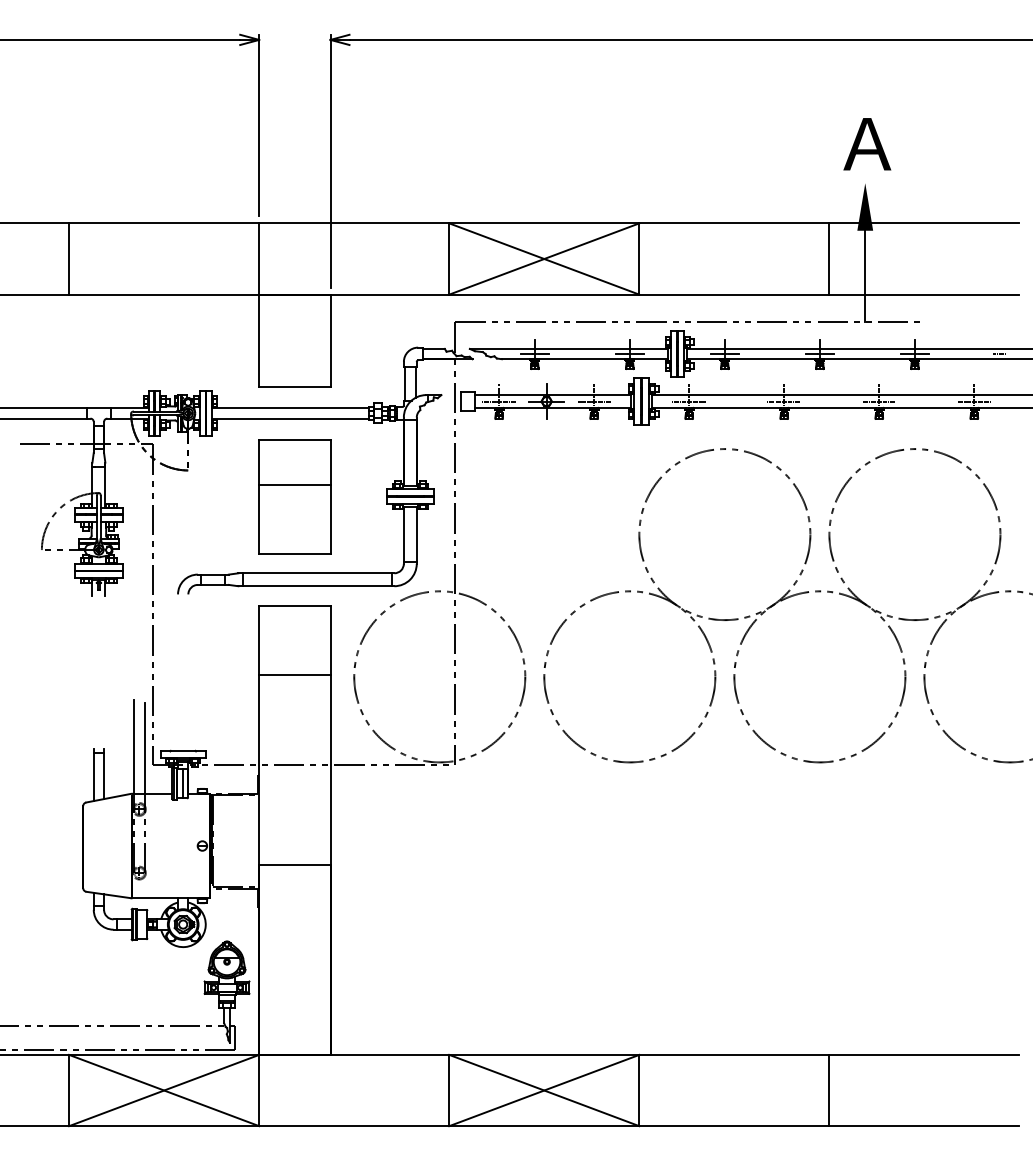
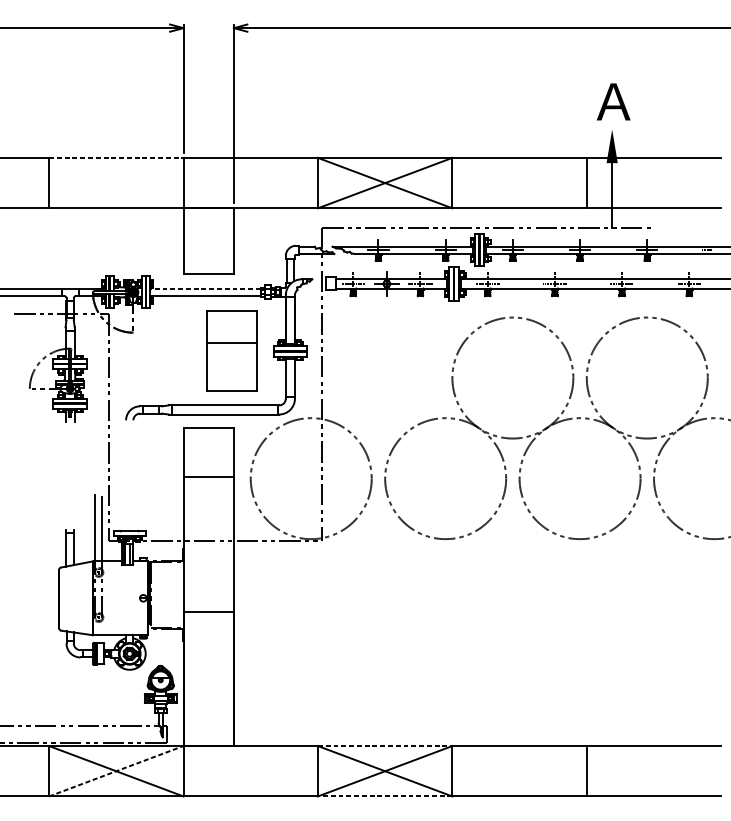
line: (164, 223) -> (116, 157), solid -> dashed
line: (289, 408) -> (204, 288), solid -> dashed
part: (294, 496) -> (231, 351), moved
line: (544, 1054) -> (385, 745), solid -> dashed
line: (164, 1090) -> (116, 771), solid -> dashed
line: (543, 1126) -> (384, 796), solid -> dashed

